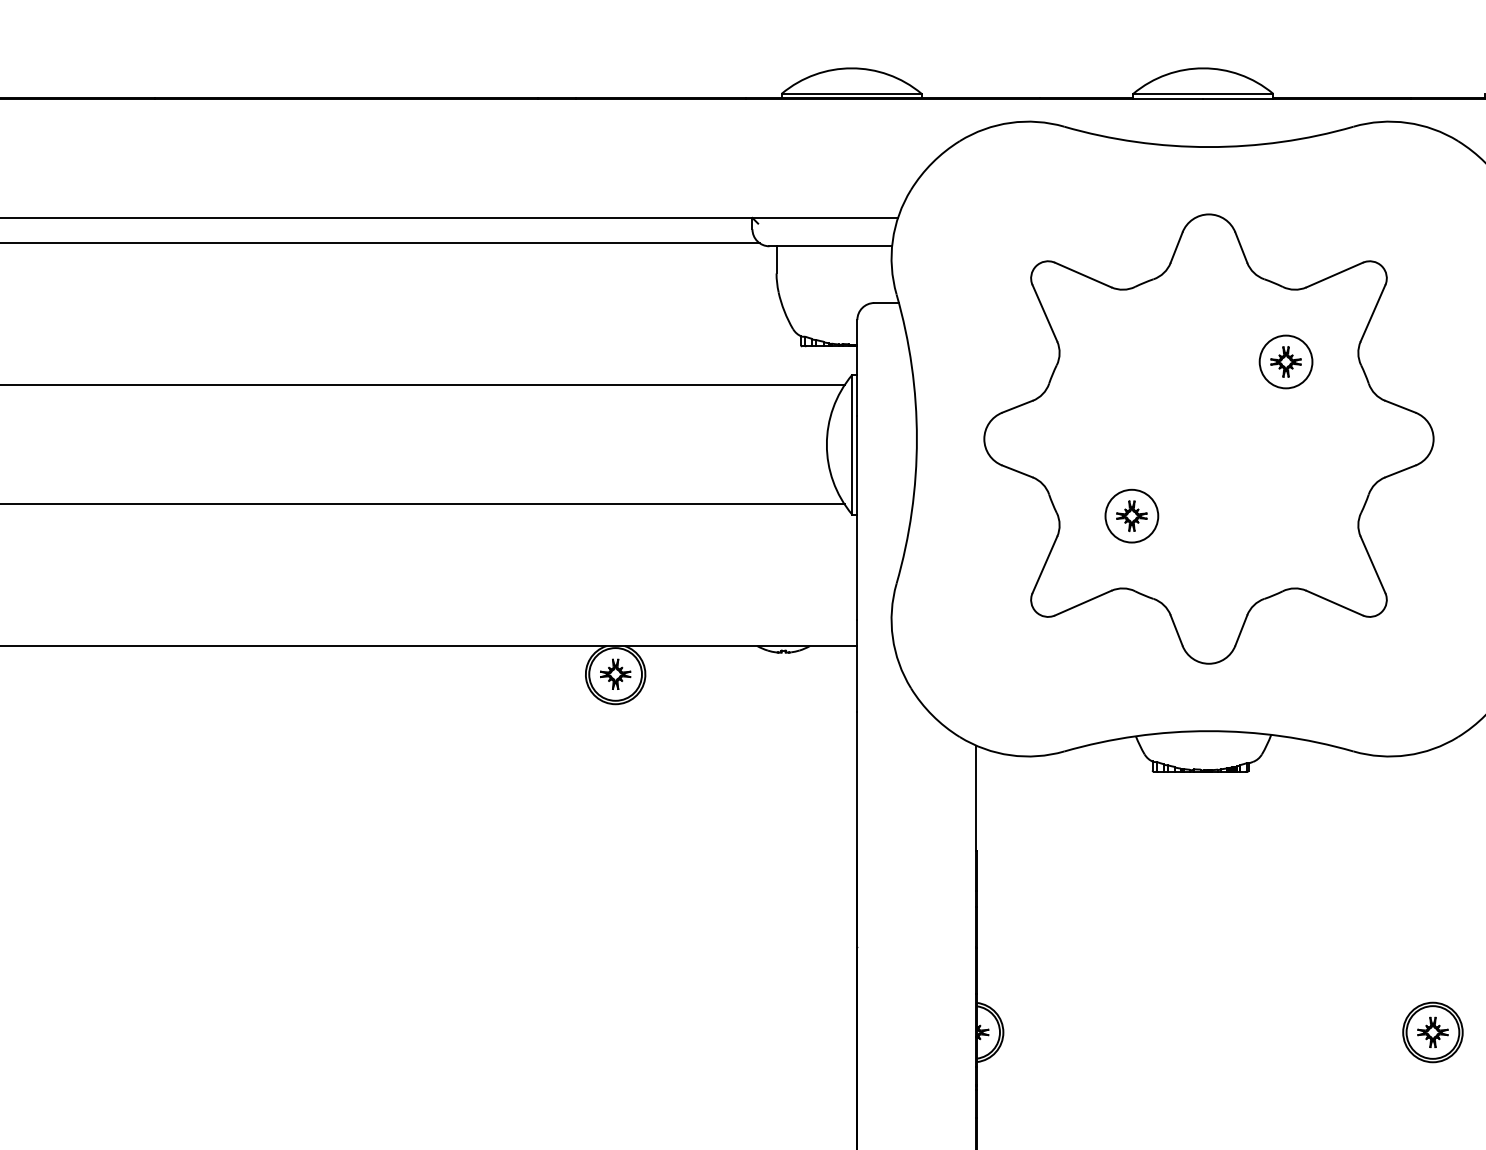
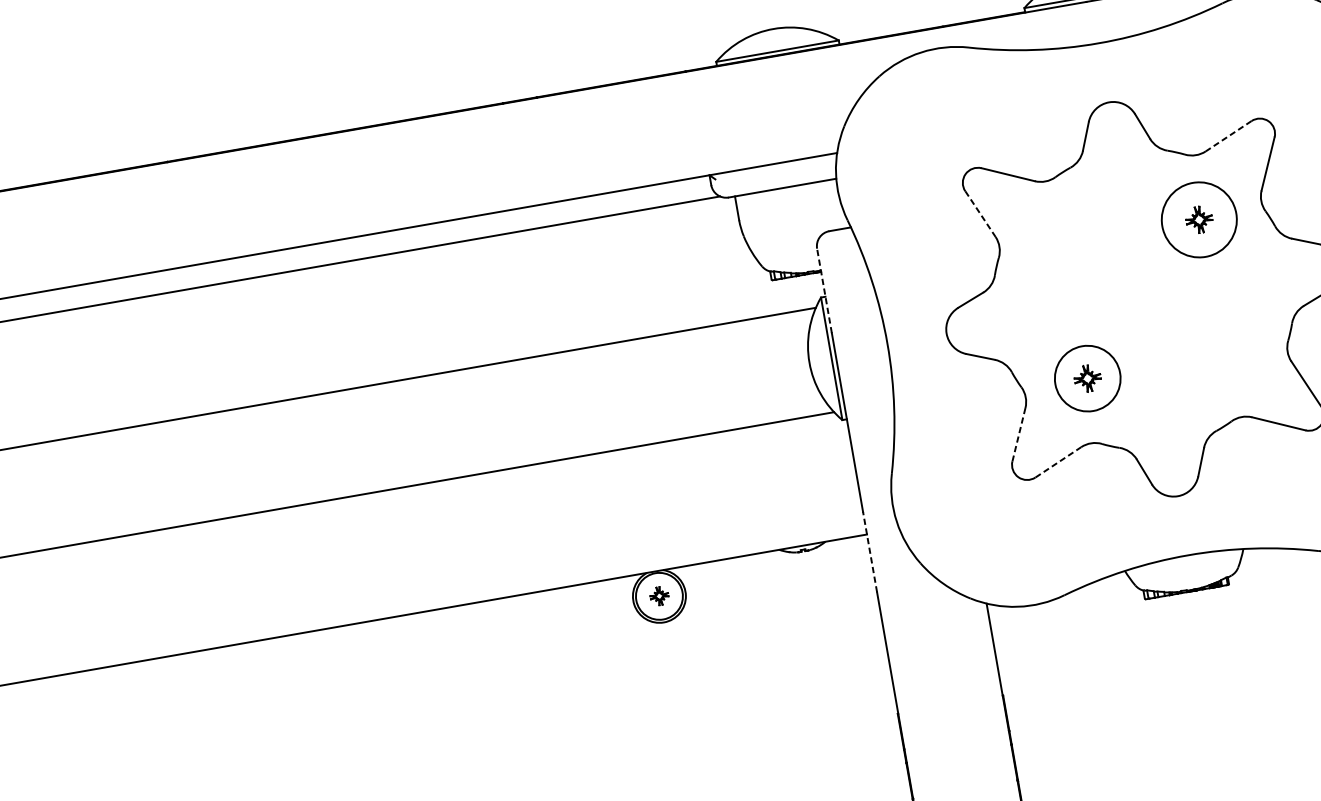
line: (1334, 275) -> (1228, 136), solid -> dashed
line: (1044, 313) -> (980, 214), solid -> dashed
circle: (1285, 361) -> (1198, 219), size x1.6
line: (857, 367) -> (824, 290), solid -> dashed
circle: (1131, 515) -> (1087, 378), size x1.4
line: (1044, 564) -> (1018, 434), solid -> dashed
line: (1083, 603) -> (1058, 462), solid -> dashed
line: (857, 666) -> (870, 552), solid -> dashed
part: (615, 673) -> (659, 595), size x0.7

